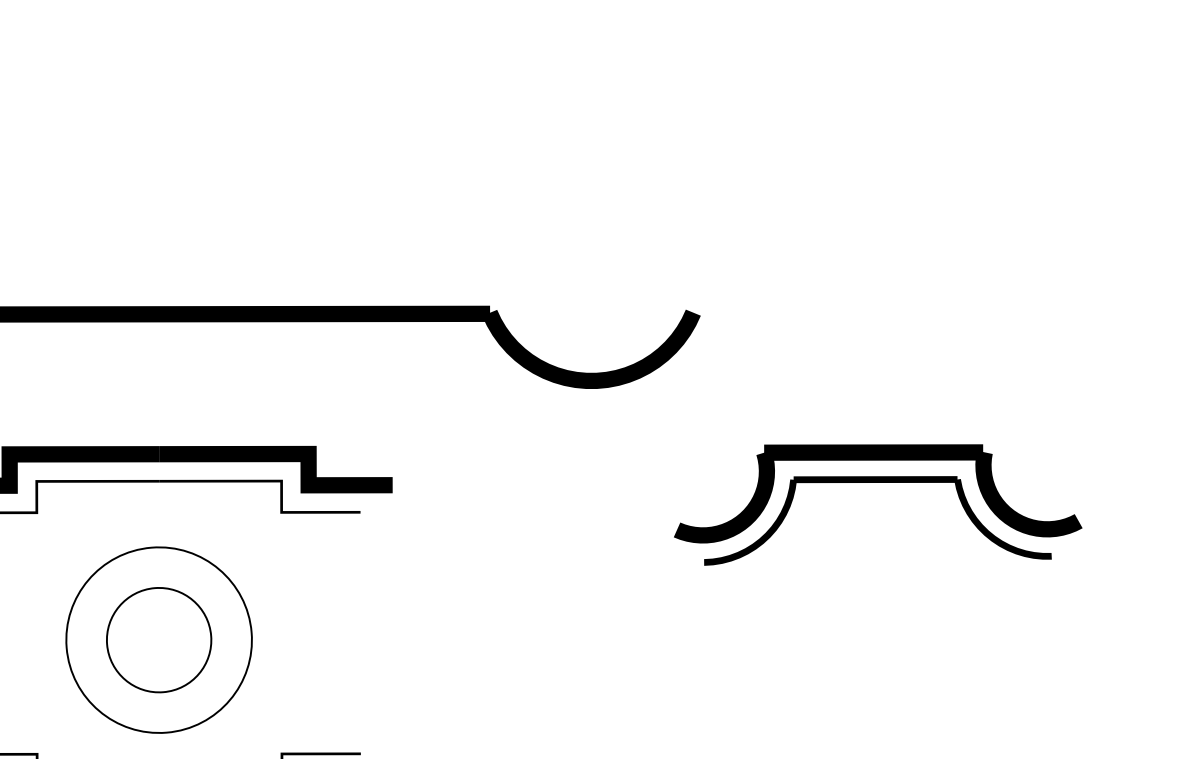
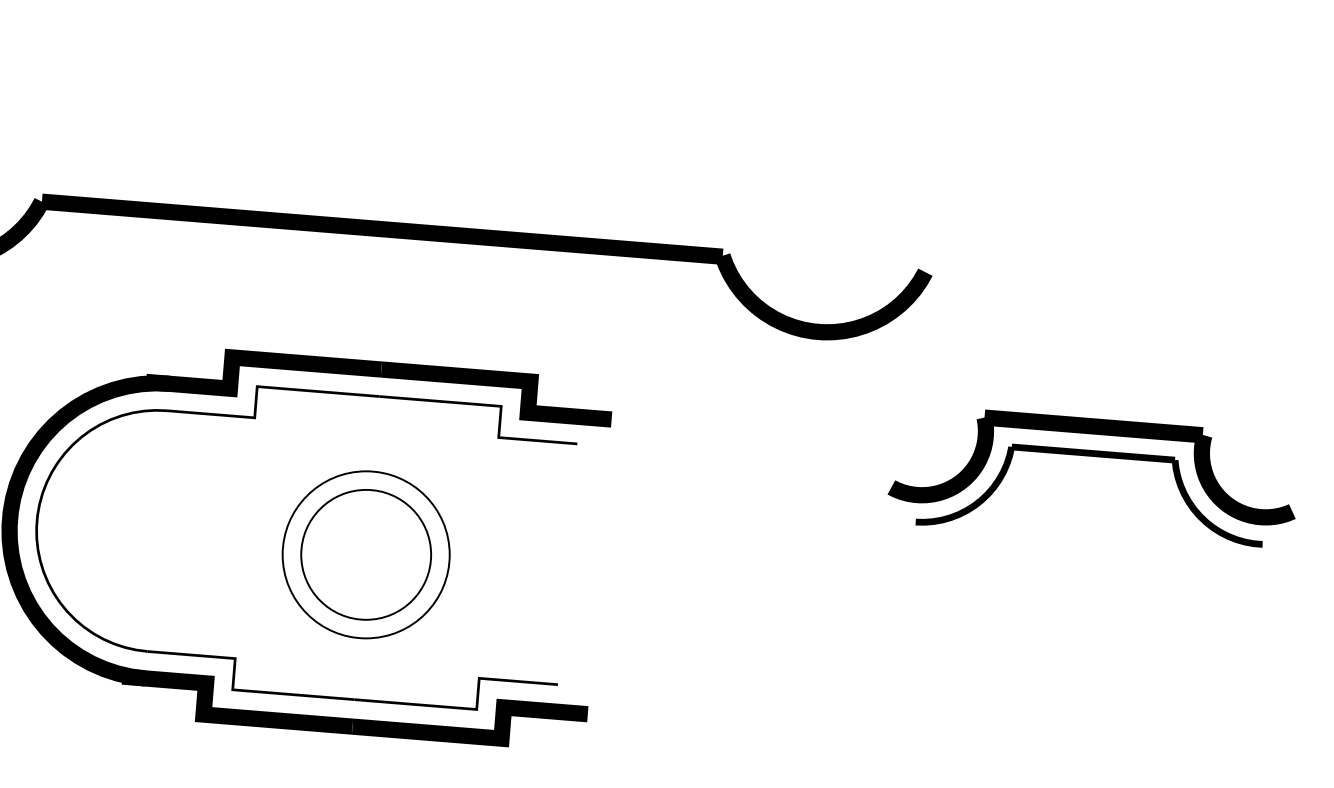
circle: (158, 639) -> (365, 554), size x0.7
circle: (158, 639) -> (365, 554), size x1.6

